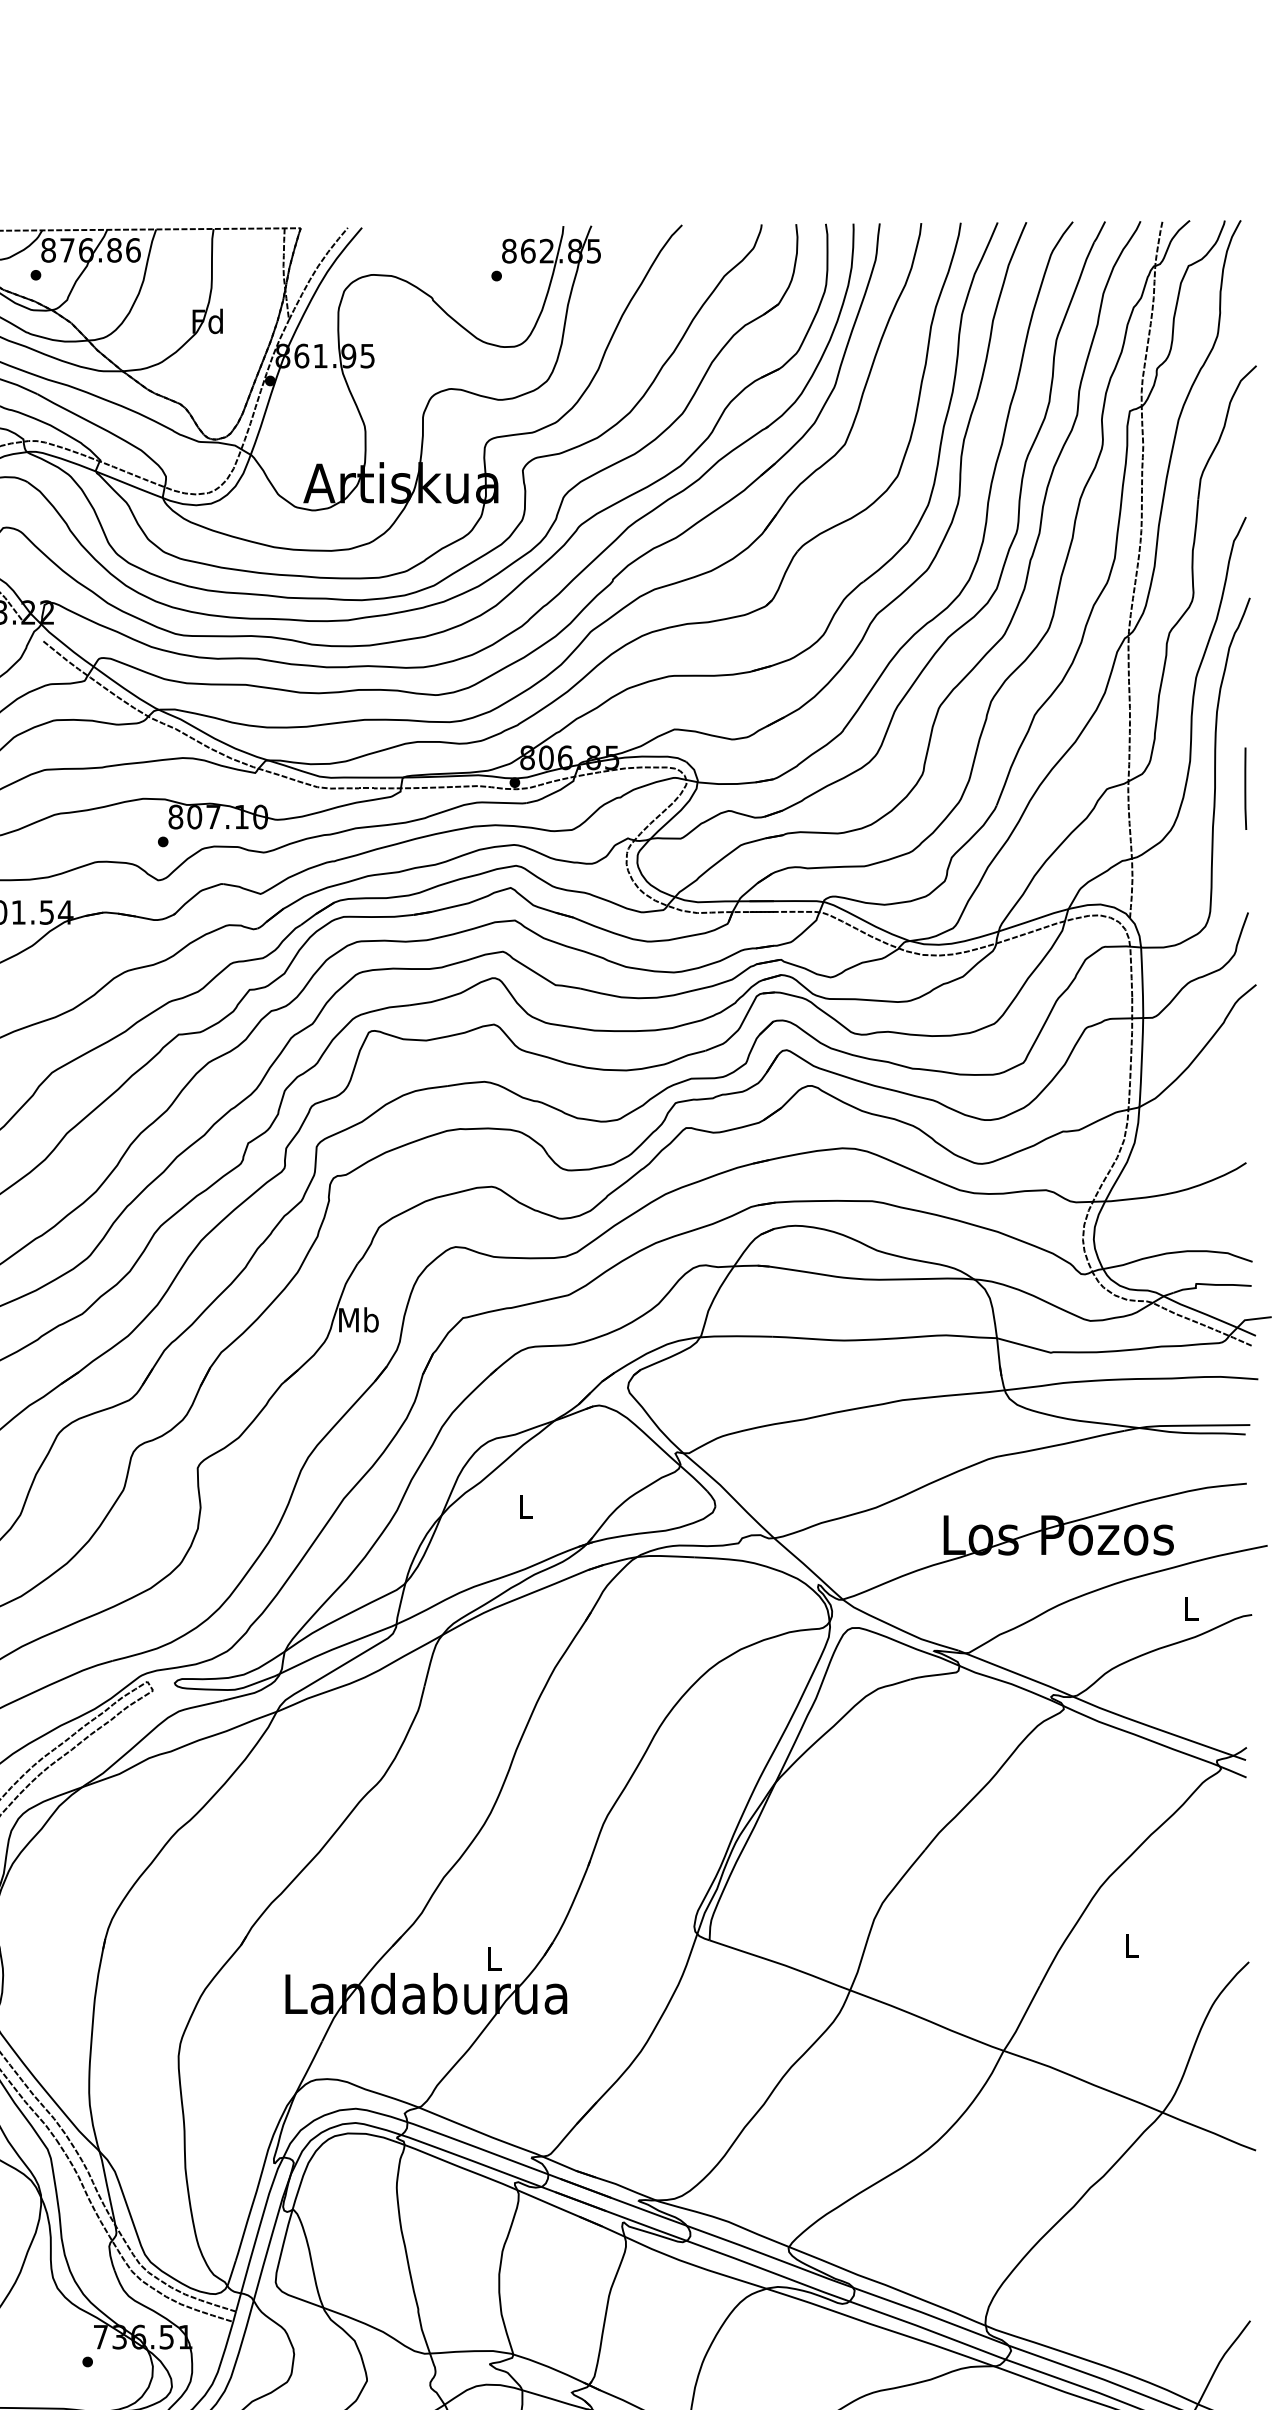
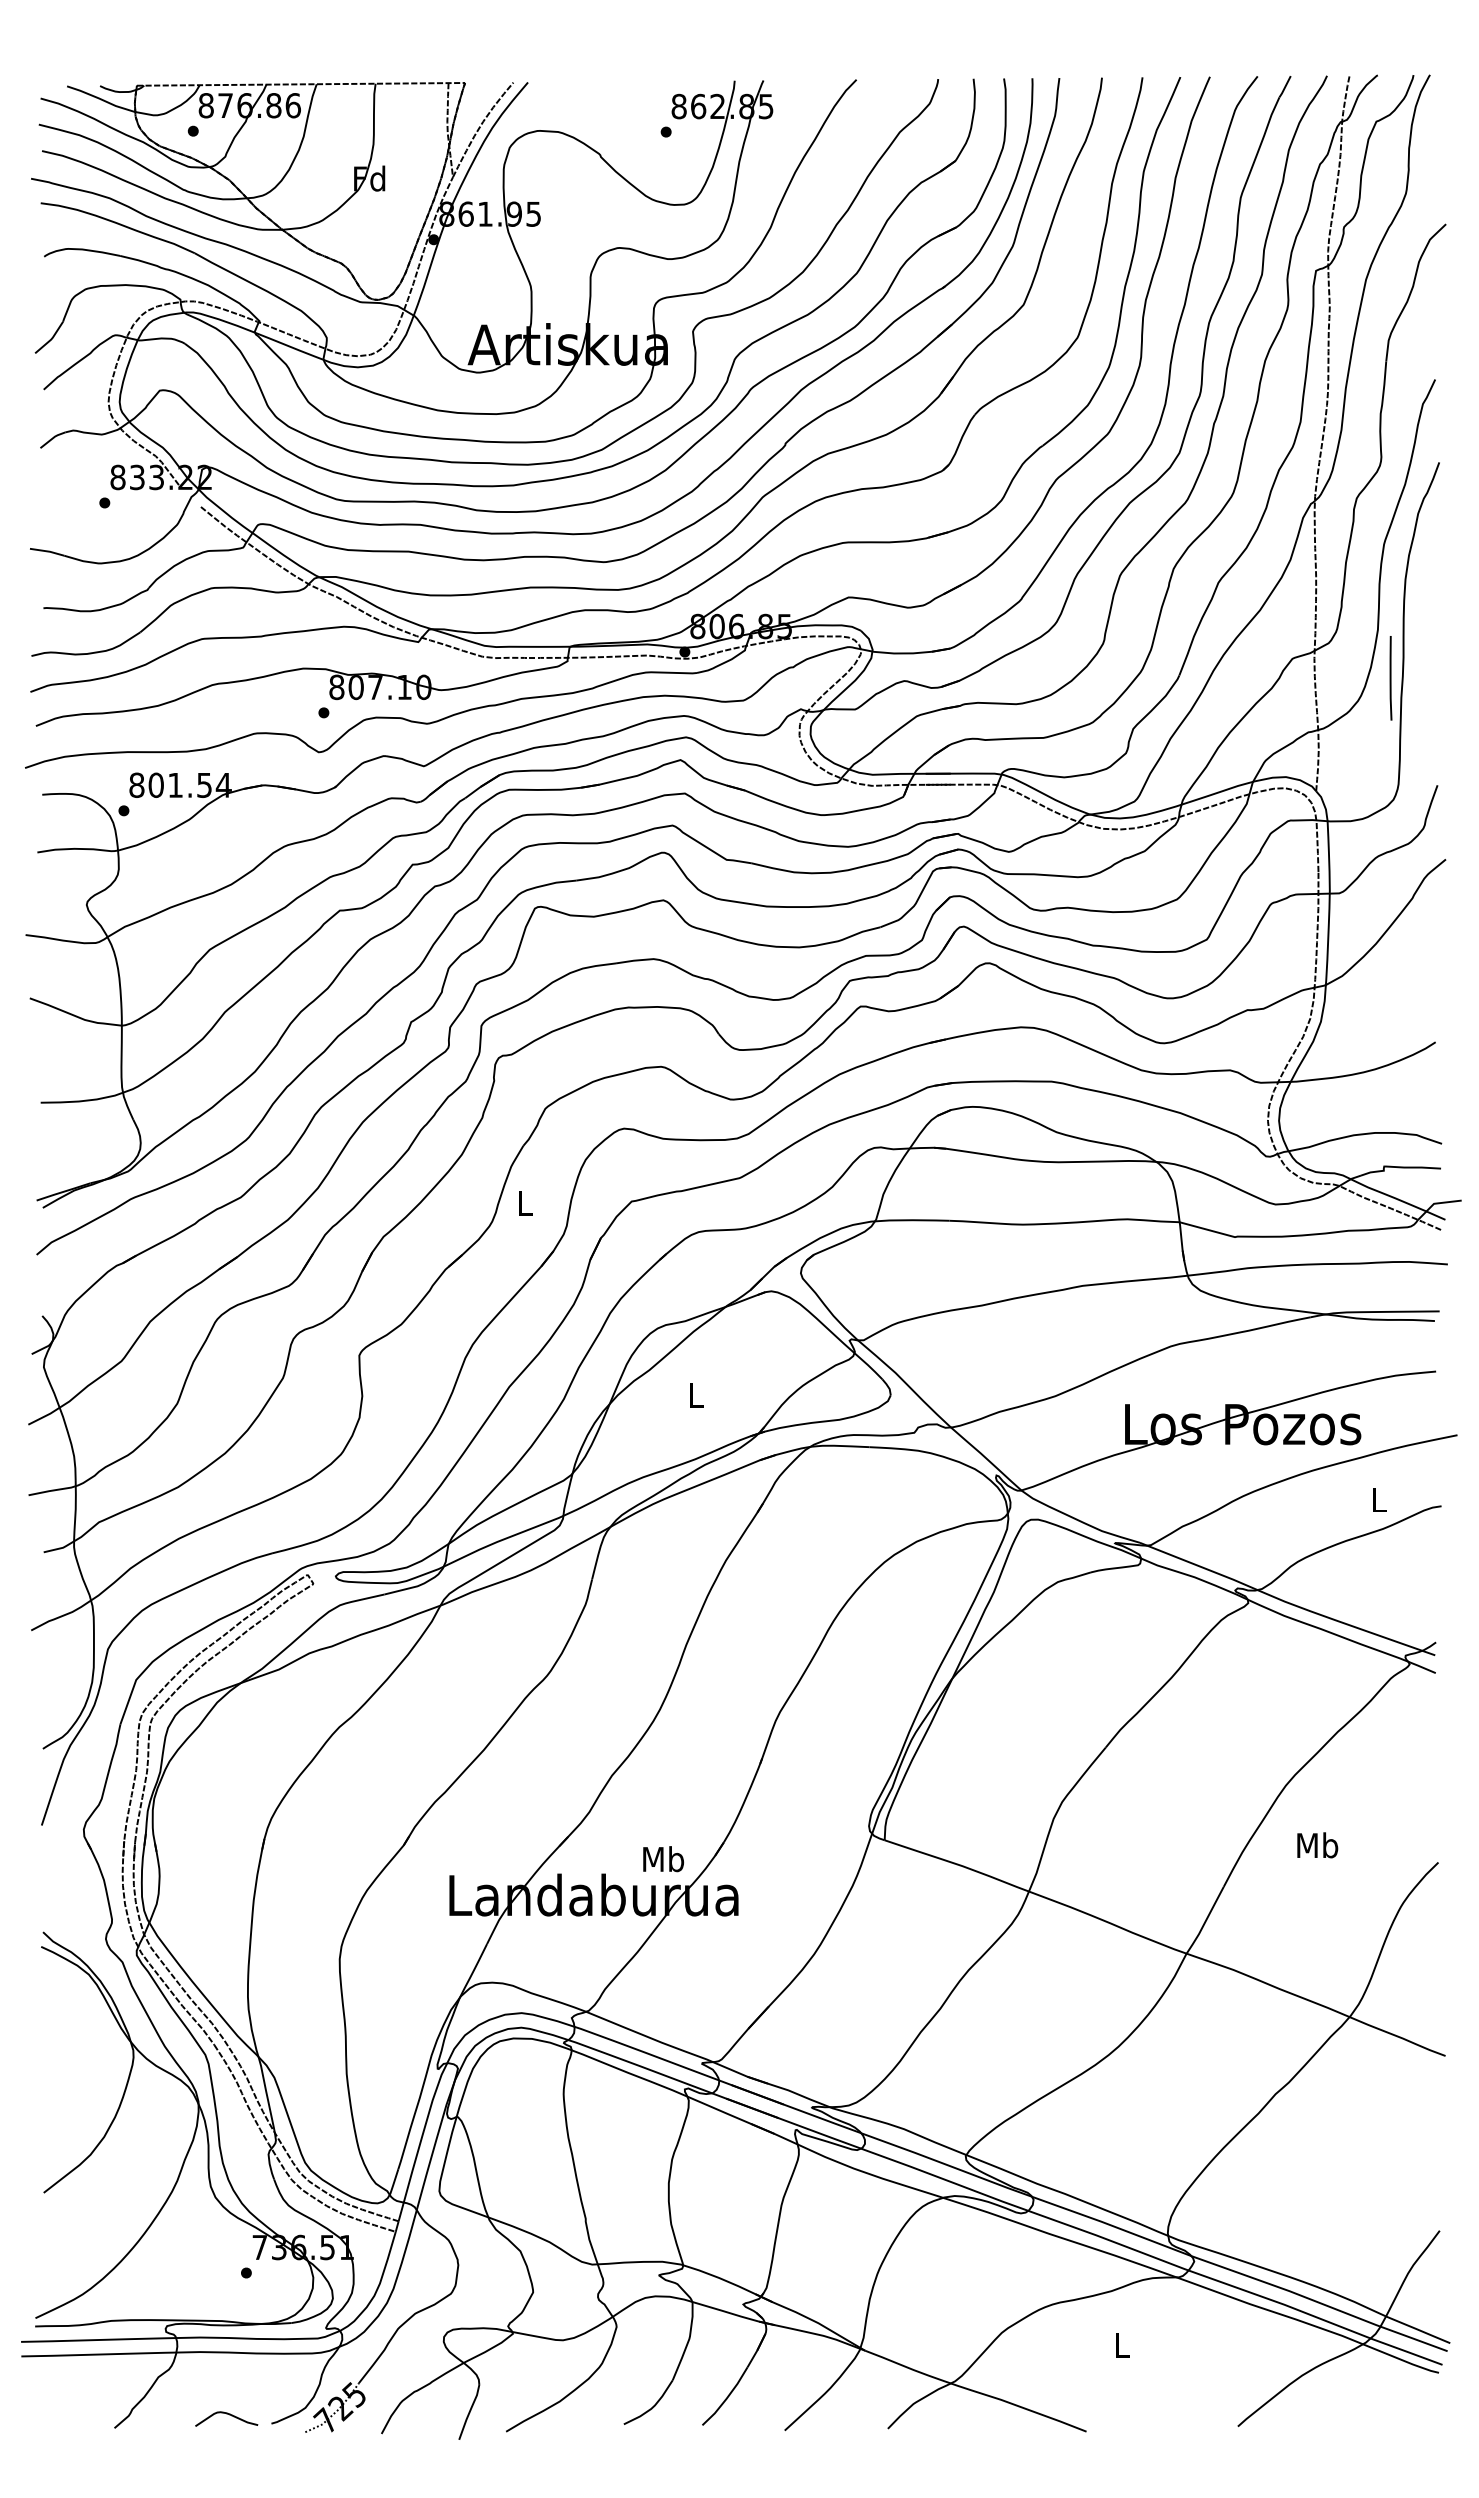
line: (1245, 788) -> (1390, 678), moved
text: (358, 1319) -> (524, 1203), Mb -> L
text: (1131, 1945) -> (1317, 1845), L -> Mb
text: (494, 1959) -> (663, 1859), L -> Mb

